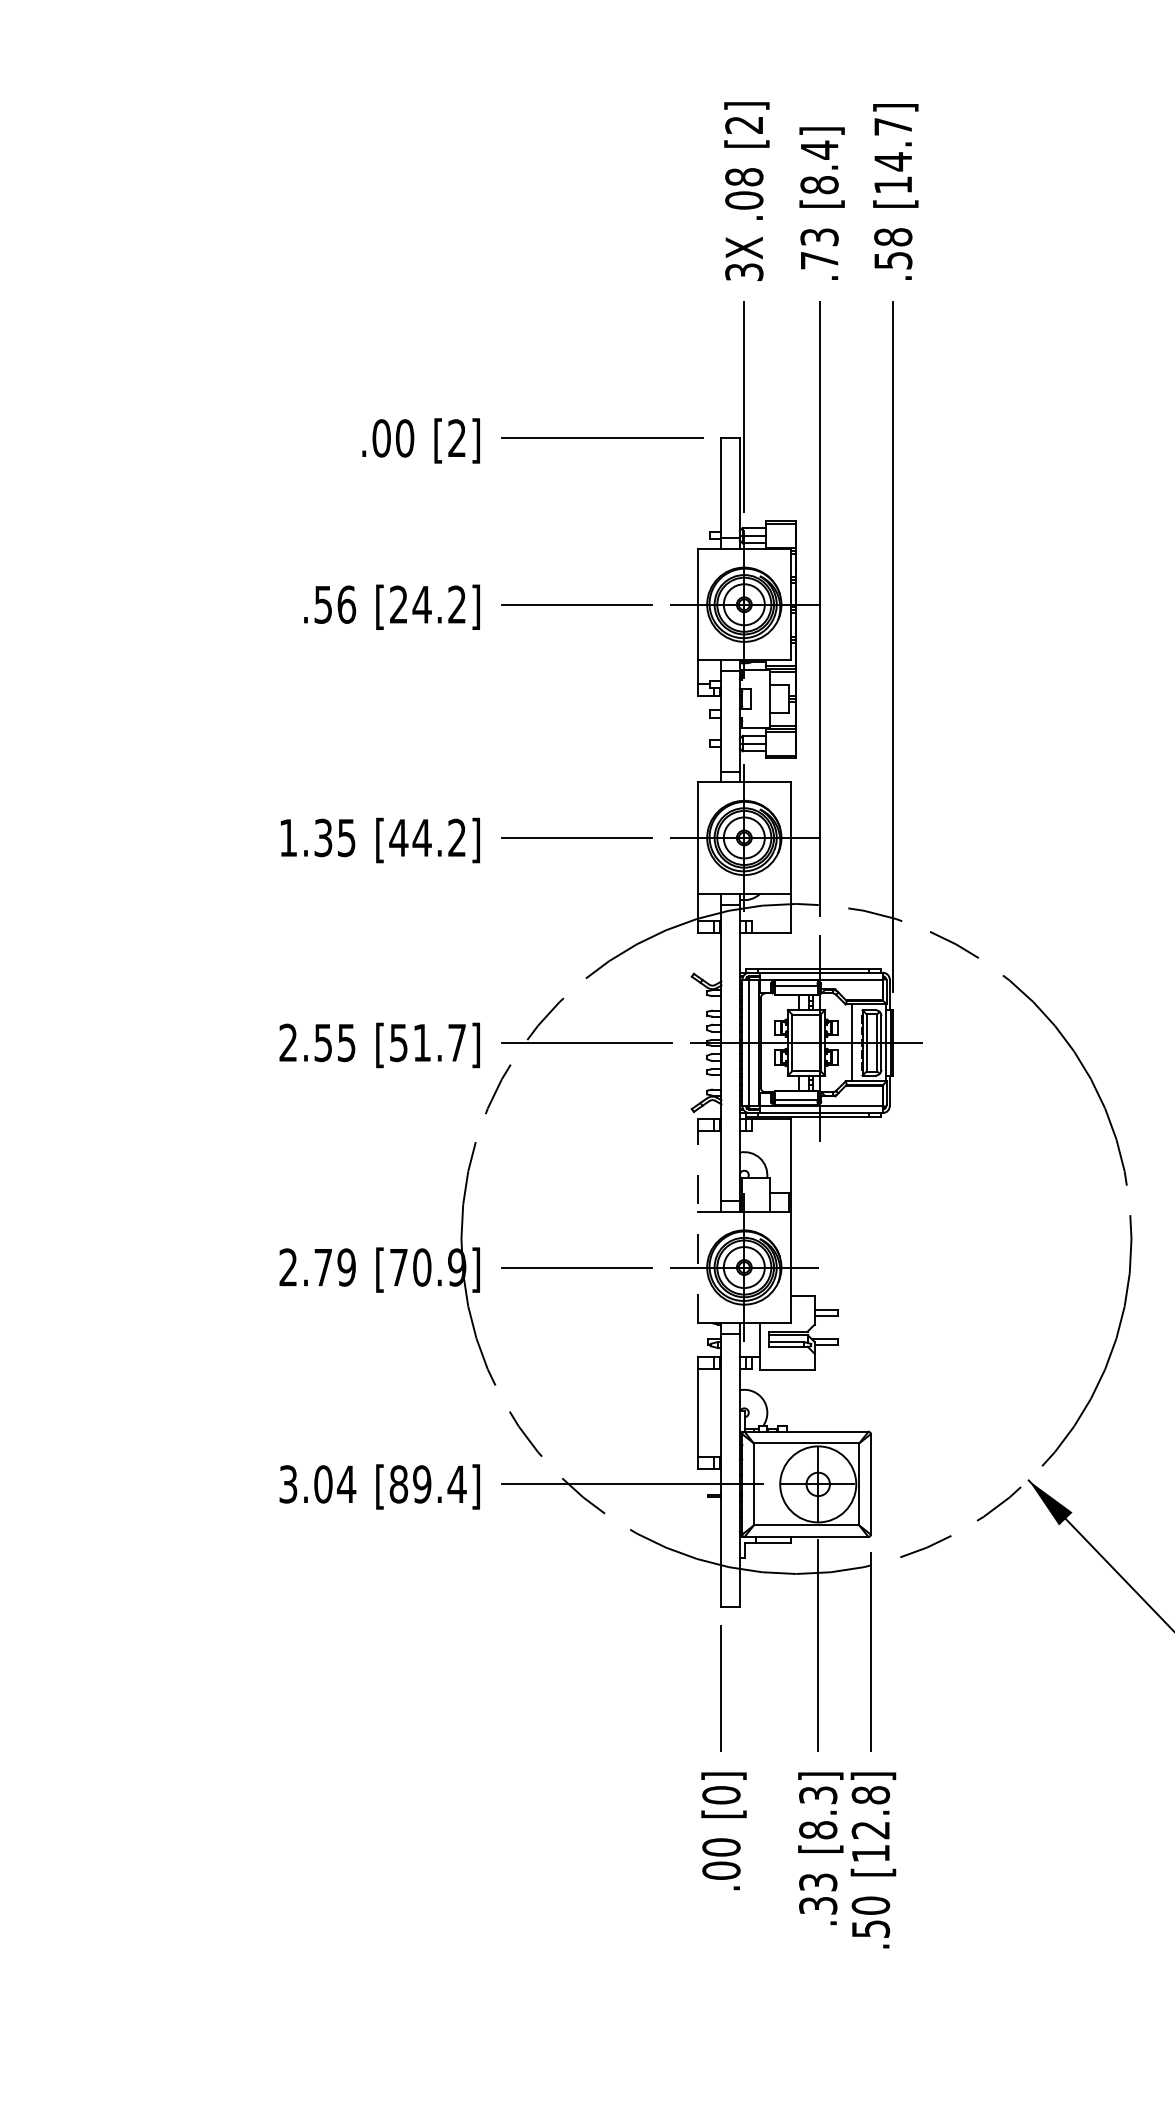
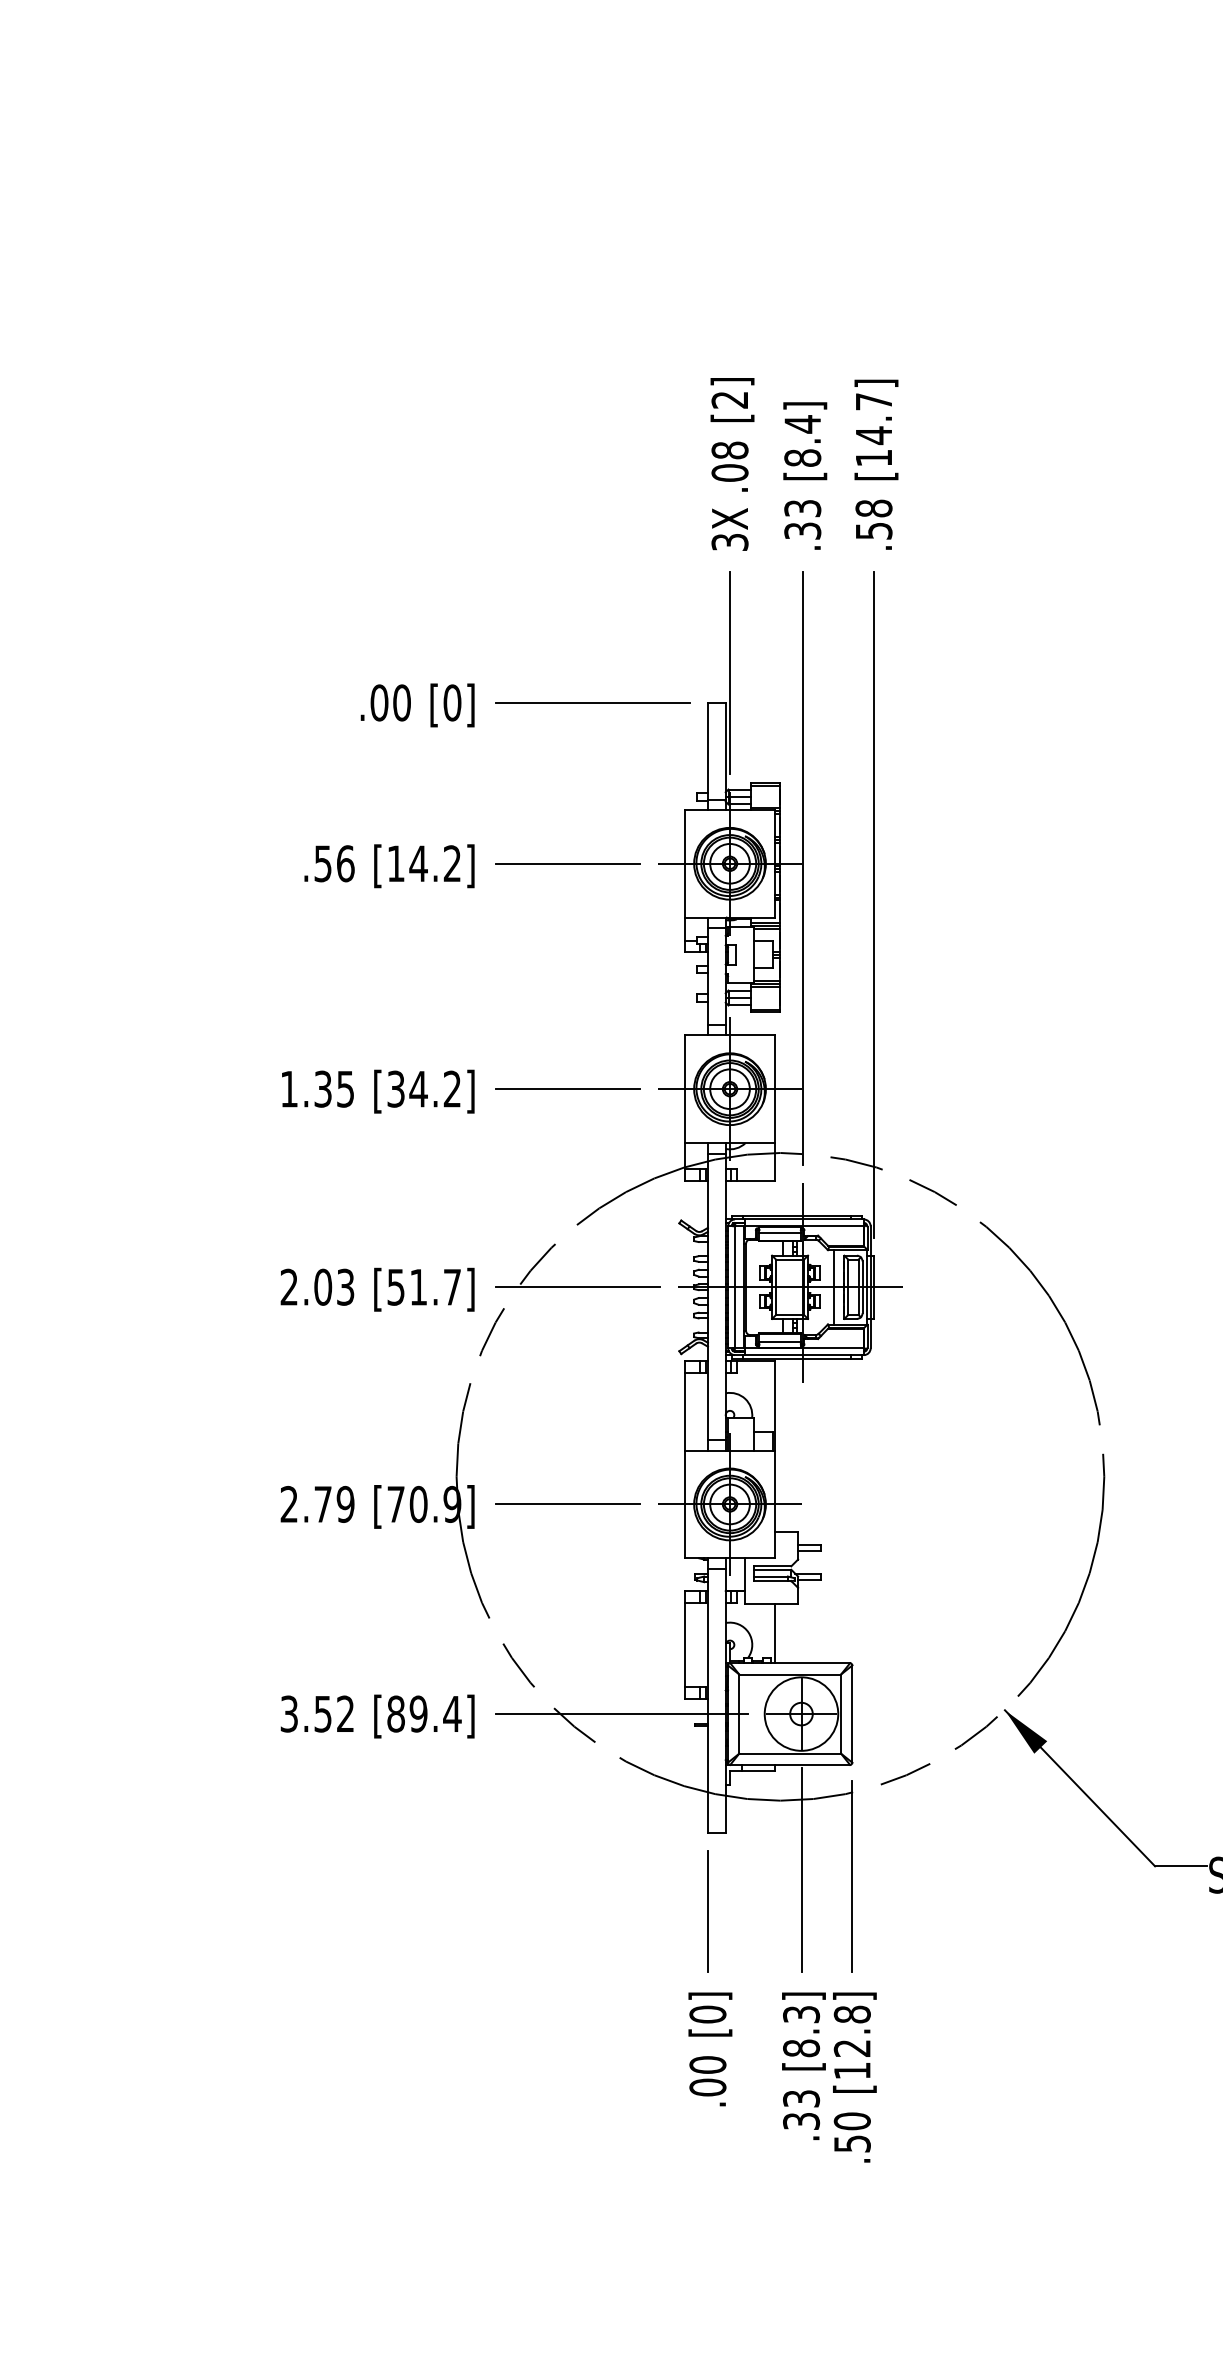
text: (819, 259) -> (802, 530), .73 -> .33
text: (457, 437) -> (452, 702), [2] -> [0]
text: (398, 604) -> (395, 863), [24.2] -> [14.2]
text: (398, 837) -> (395, 1088), [44.2] -> [34.2]
text: (335, 1042) -> (334, 1286), 2.55 -> 2.03
line: (698, 1221) -> (685, 1459), dashed -> solid
line: (790, 1401) -> (774, 1633), added
text: (335, 1483) -> (334, 1713), 3.04 -> 3.52

